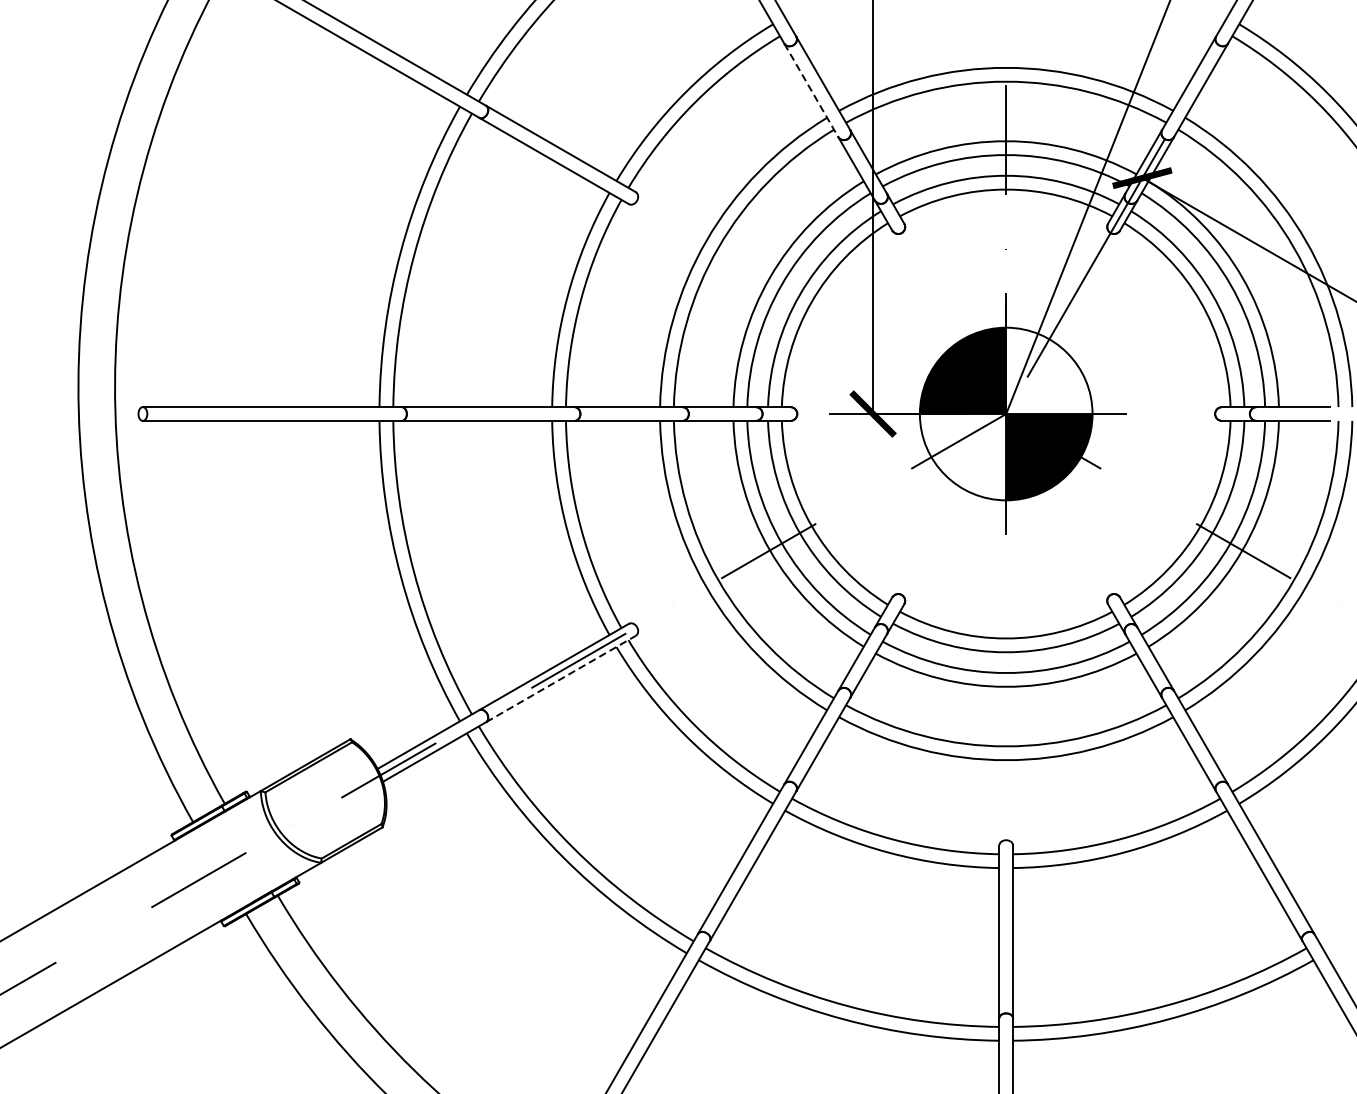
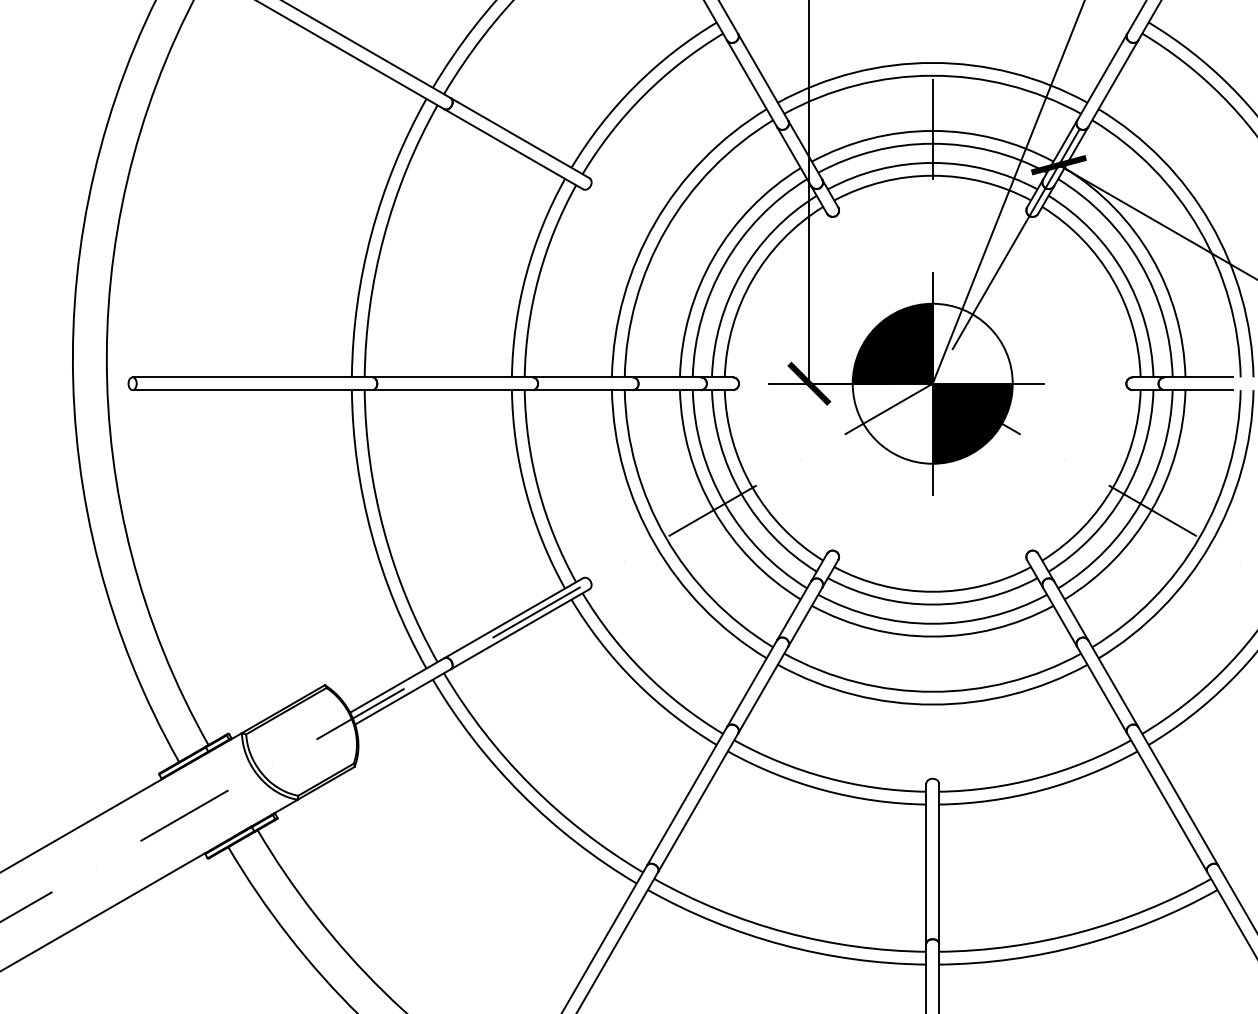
line: (811, 90) -> (752, 83), dashed -> solid
line: (561, 679) -> (520, 629), dashed -> solid

